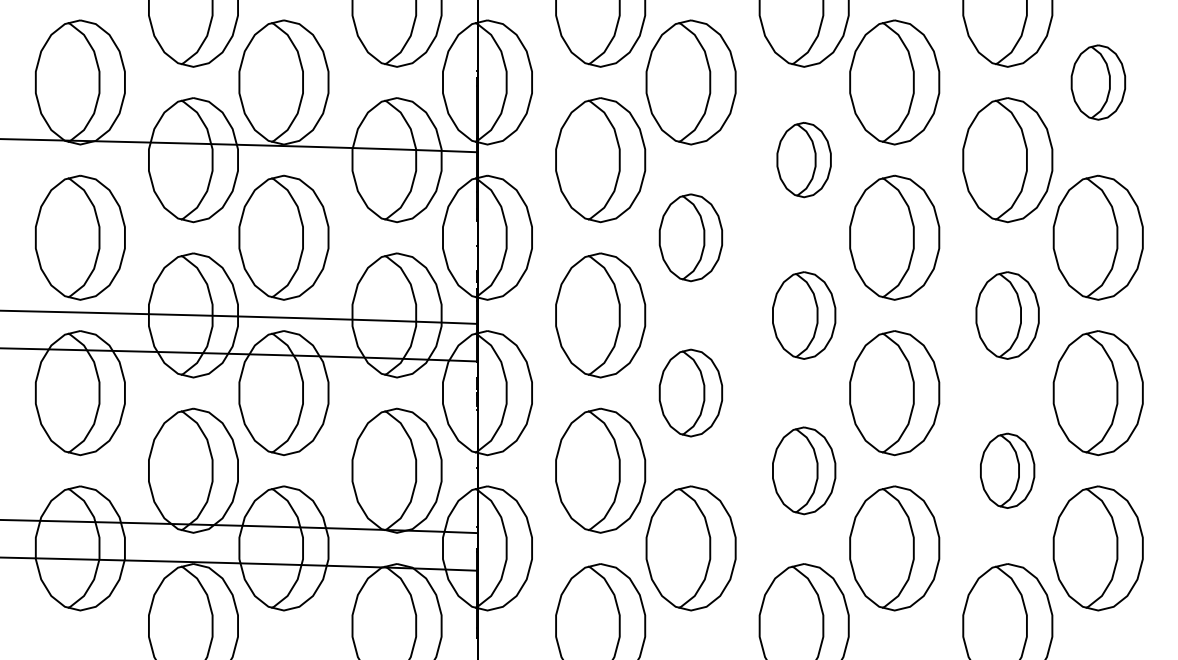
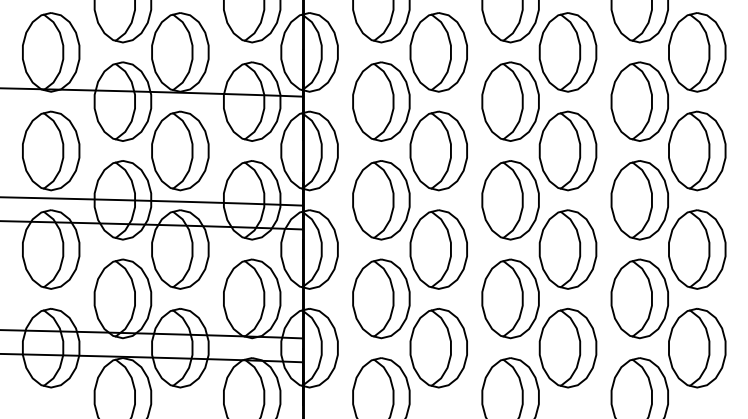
part: (1098, 82) -> (697, 52), size x1.67
part: (804, 159) -> (510, 101), size x1.67
part: (690, 237) -> (438, 150), size x1.43
part: (804, 315) -> (510, 200), size x1.43
part: (1007, 315) -> (639, 200), size x1.43
part: (690, 393) -> (438, 249), size x1.43
part: (804, 470) -> (510, 298), size x1.43
part: (1007, 470) -> (639, 298), size x1.67

